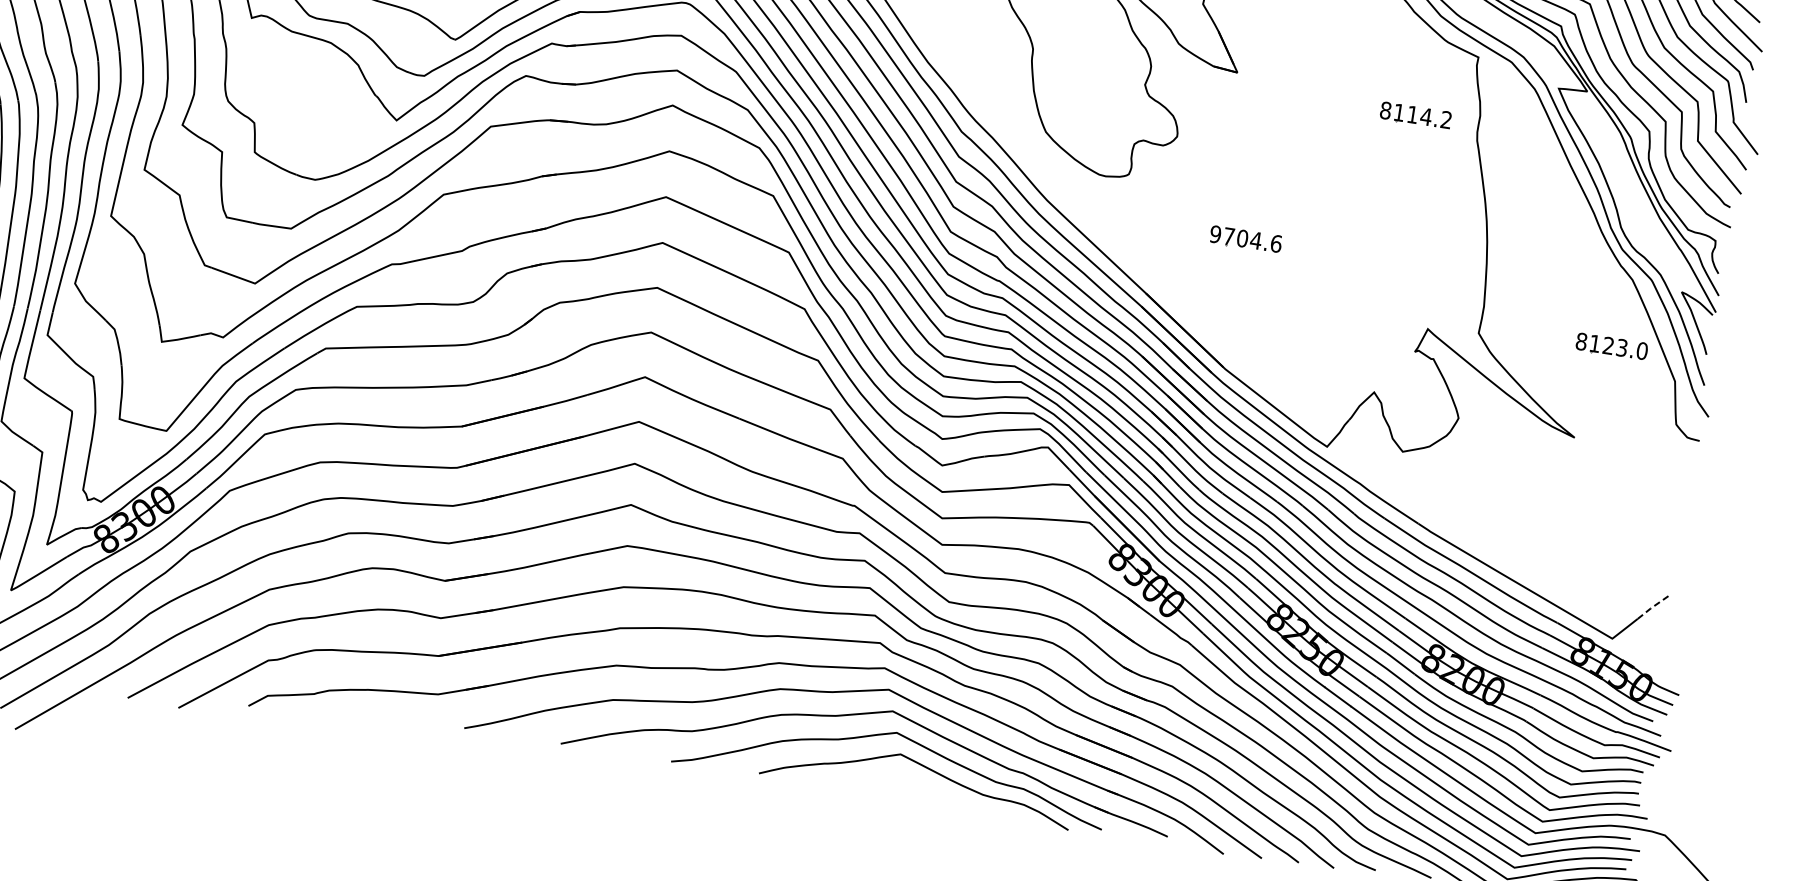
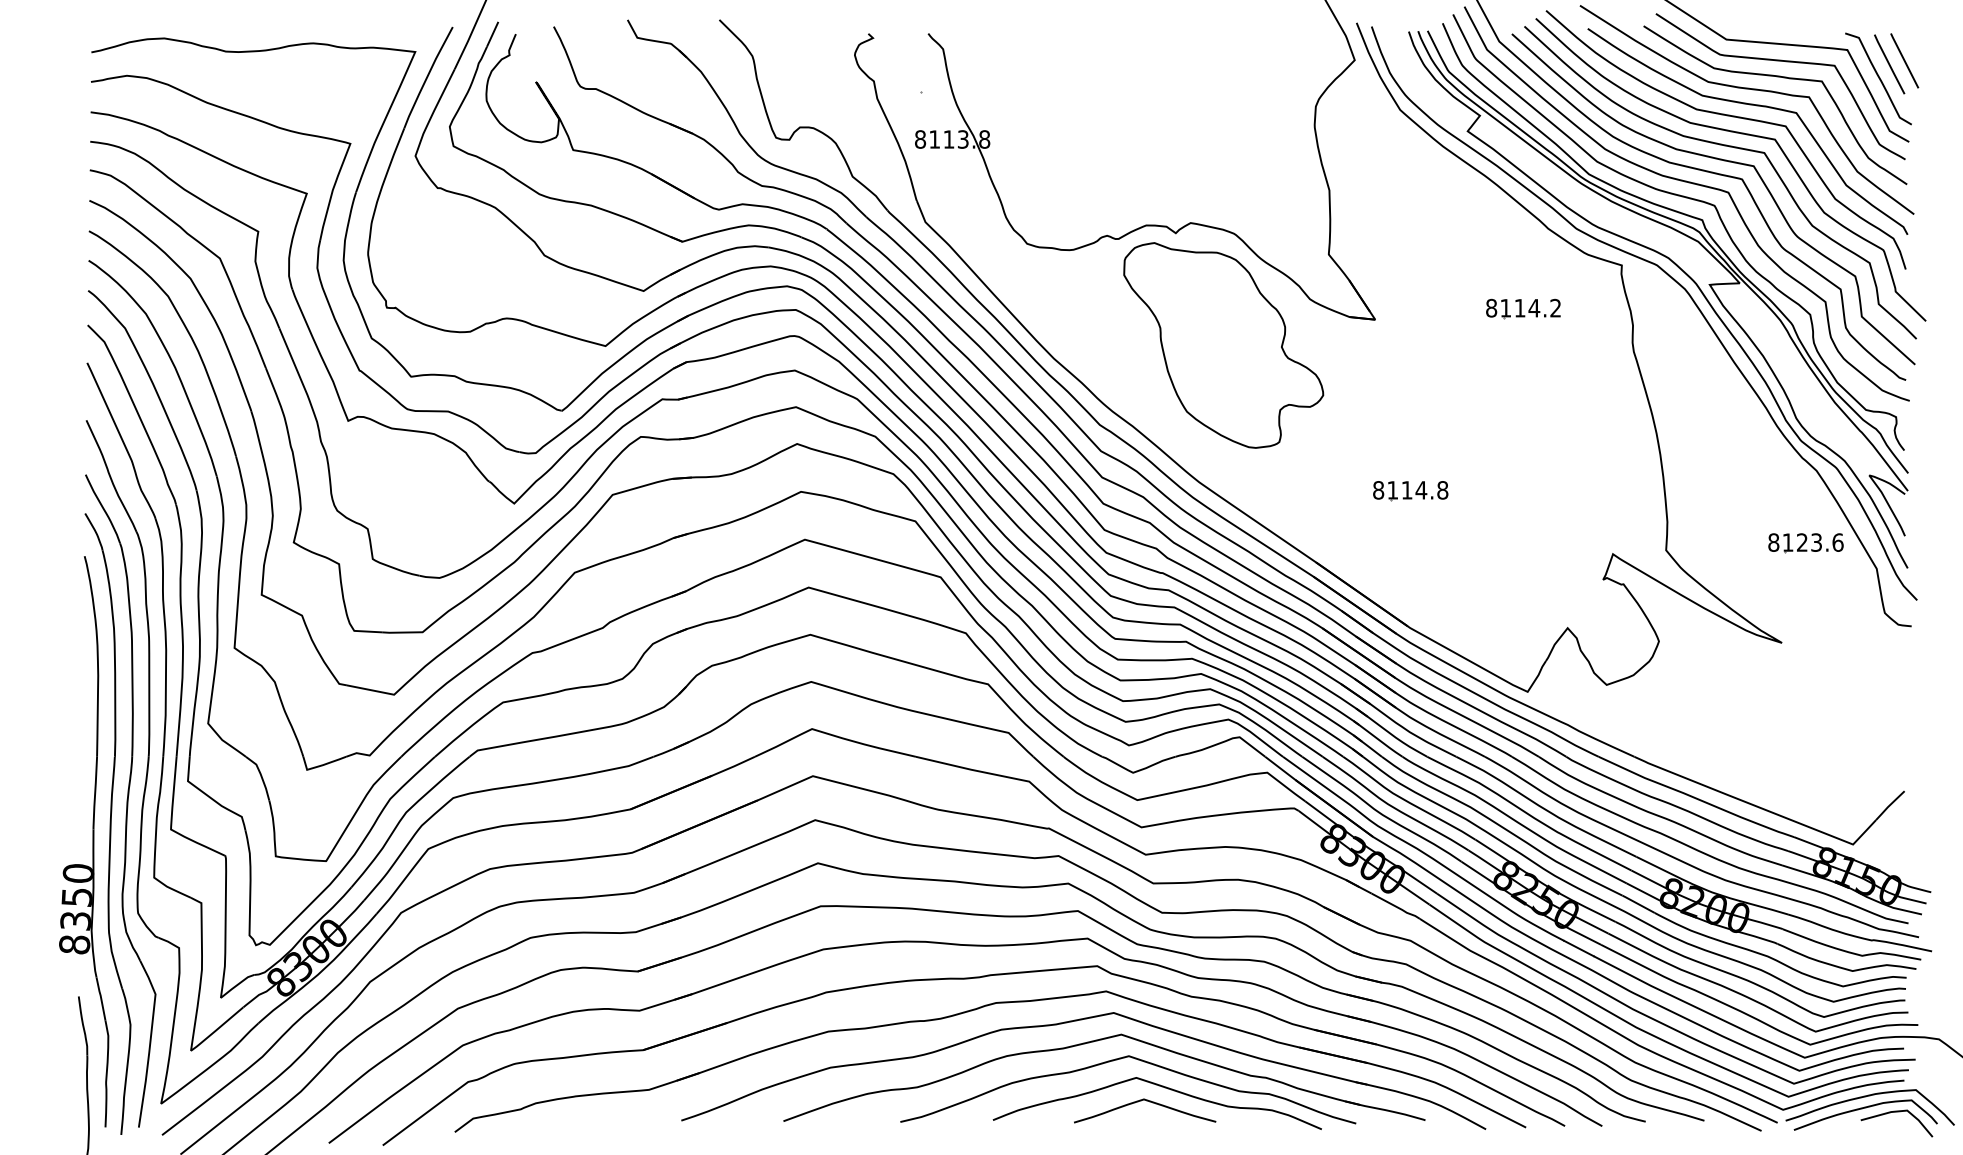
part: (1415, 115) -> (1523, 308), moved
text: (1245, 239) -> (1410, 490), 9704.6 -> 8114.8
text: (1641, 350) -> (1837, 542), 8123.0 -> 8123.6
line: (1652, 607) -> (1889, 805), dashed -> solid
curve: (909, 779) -> (1149, 1102), added

